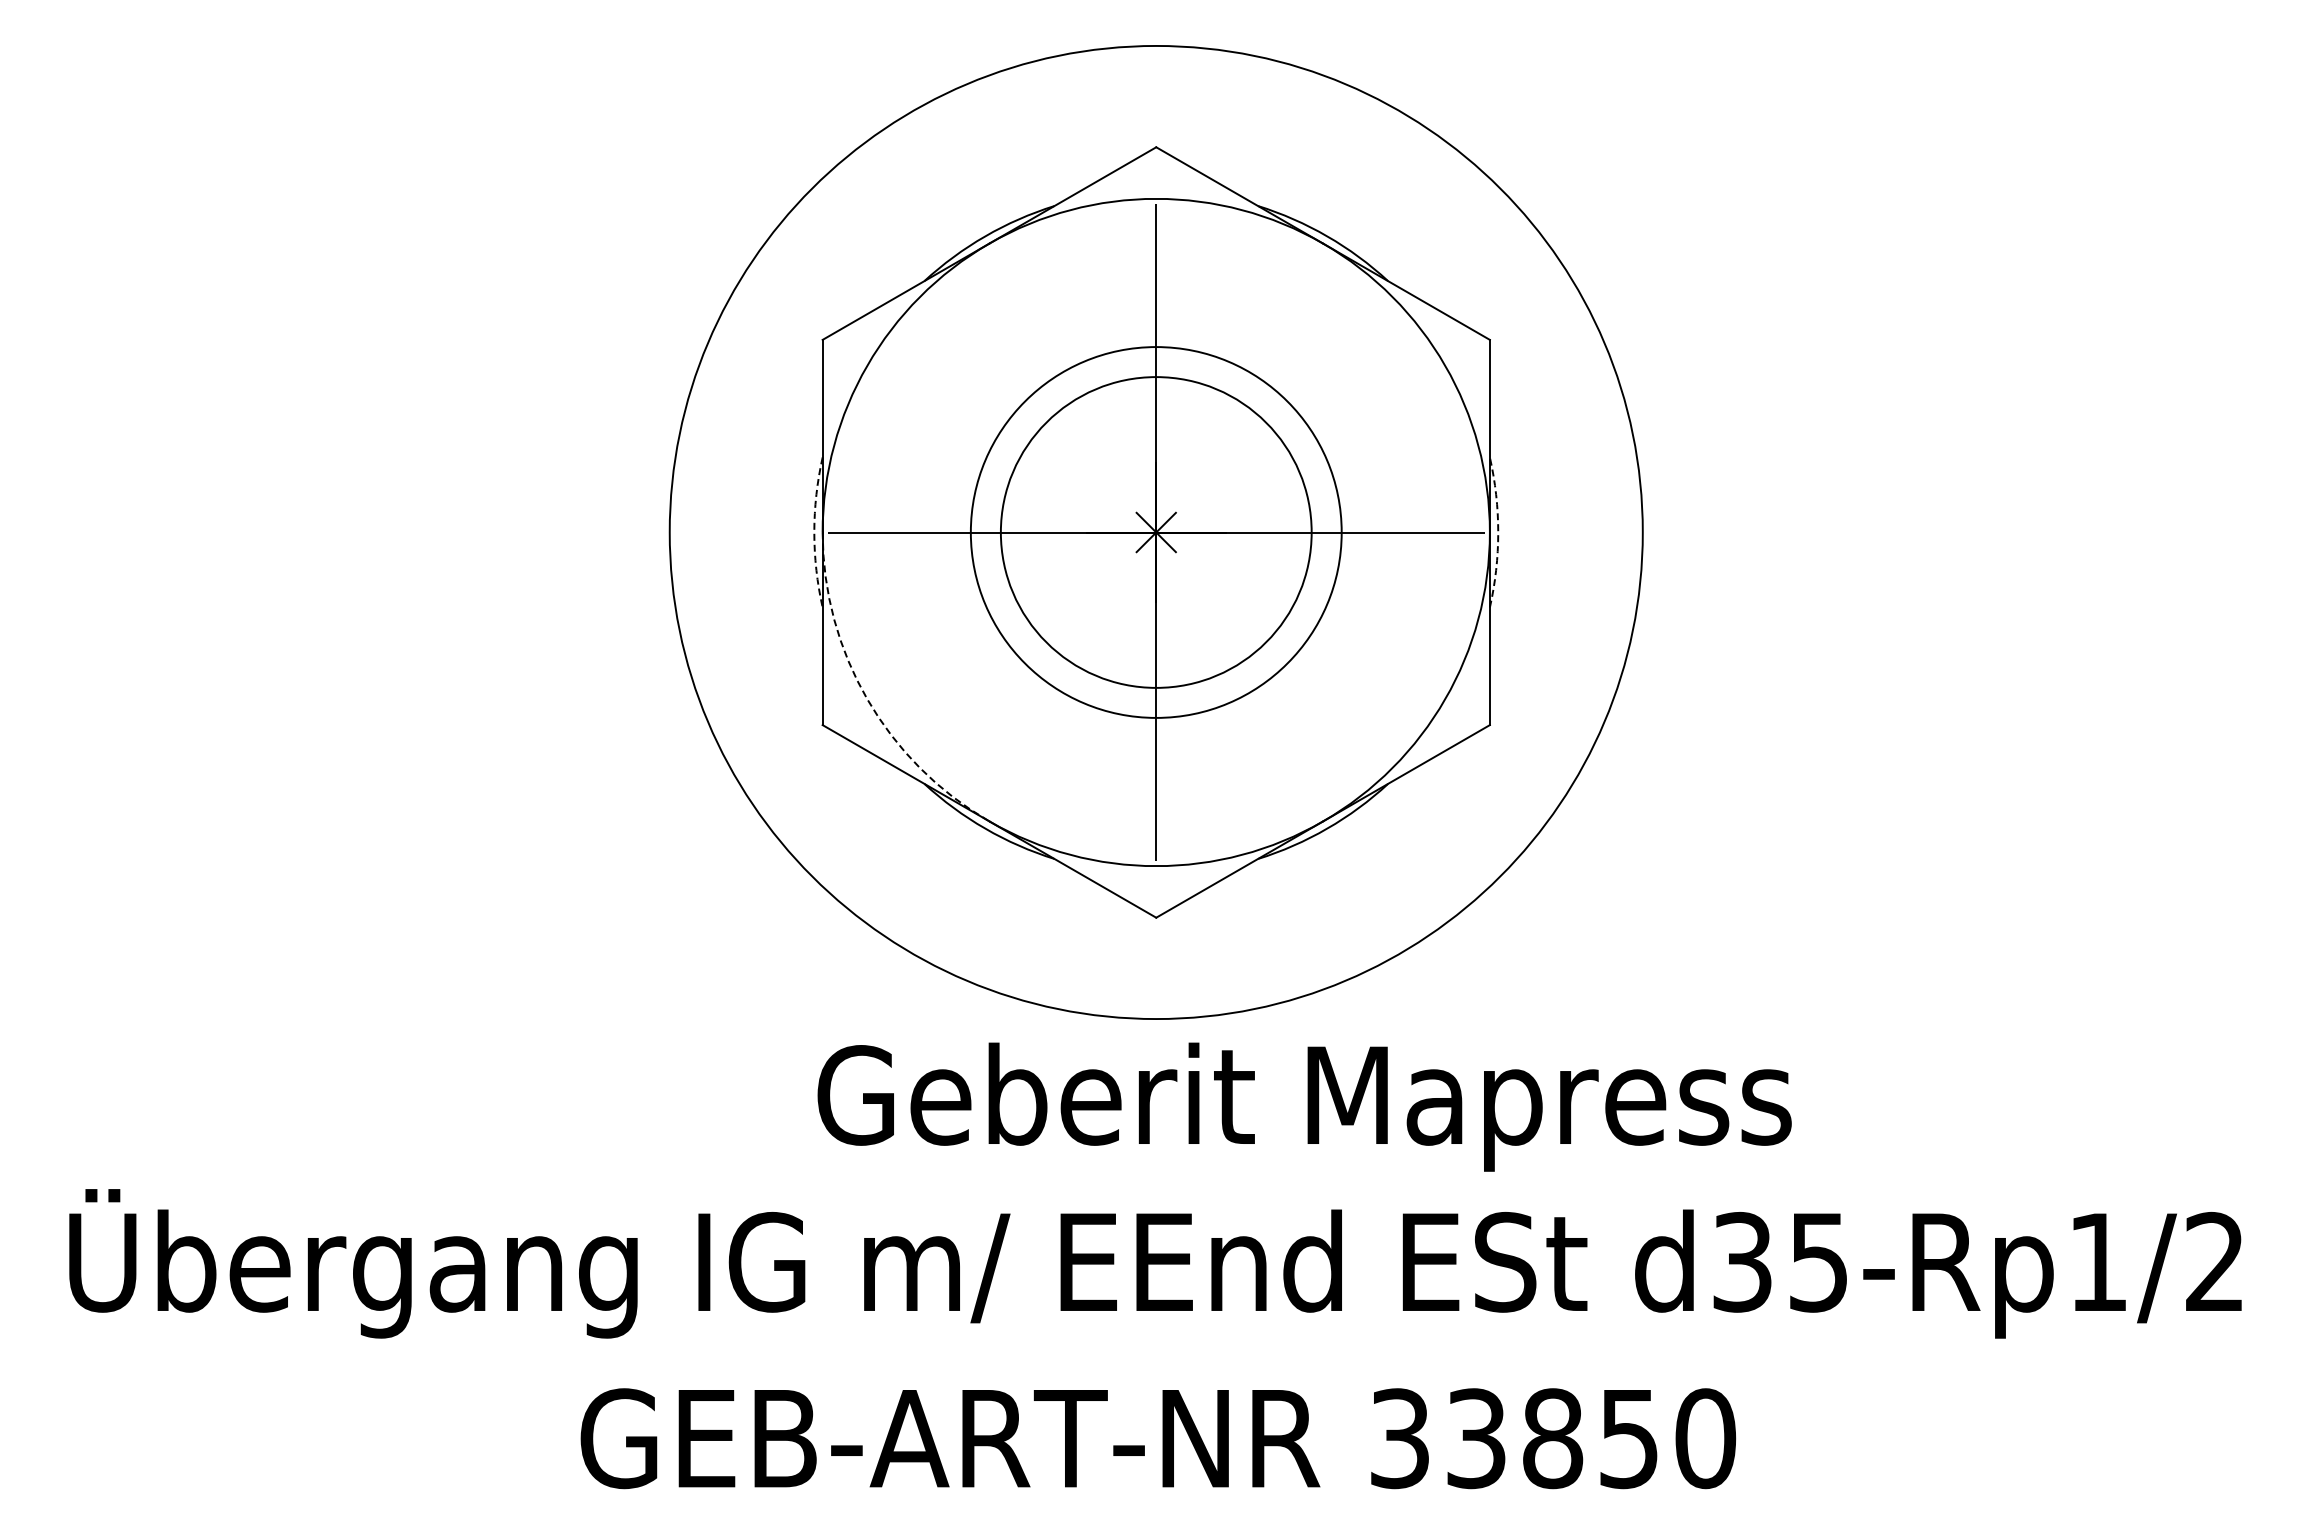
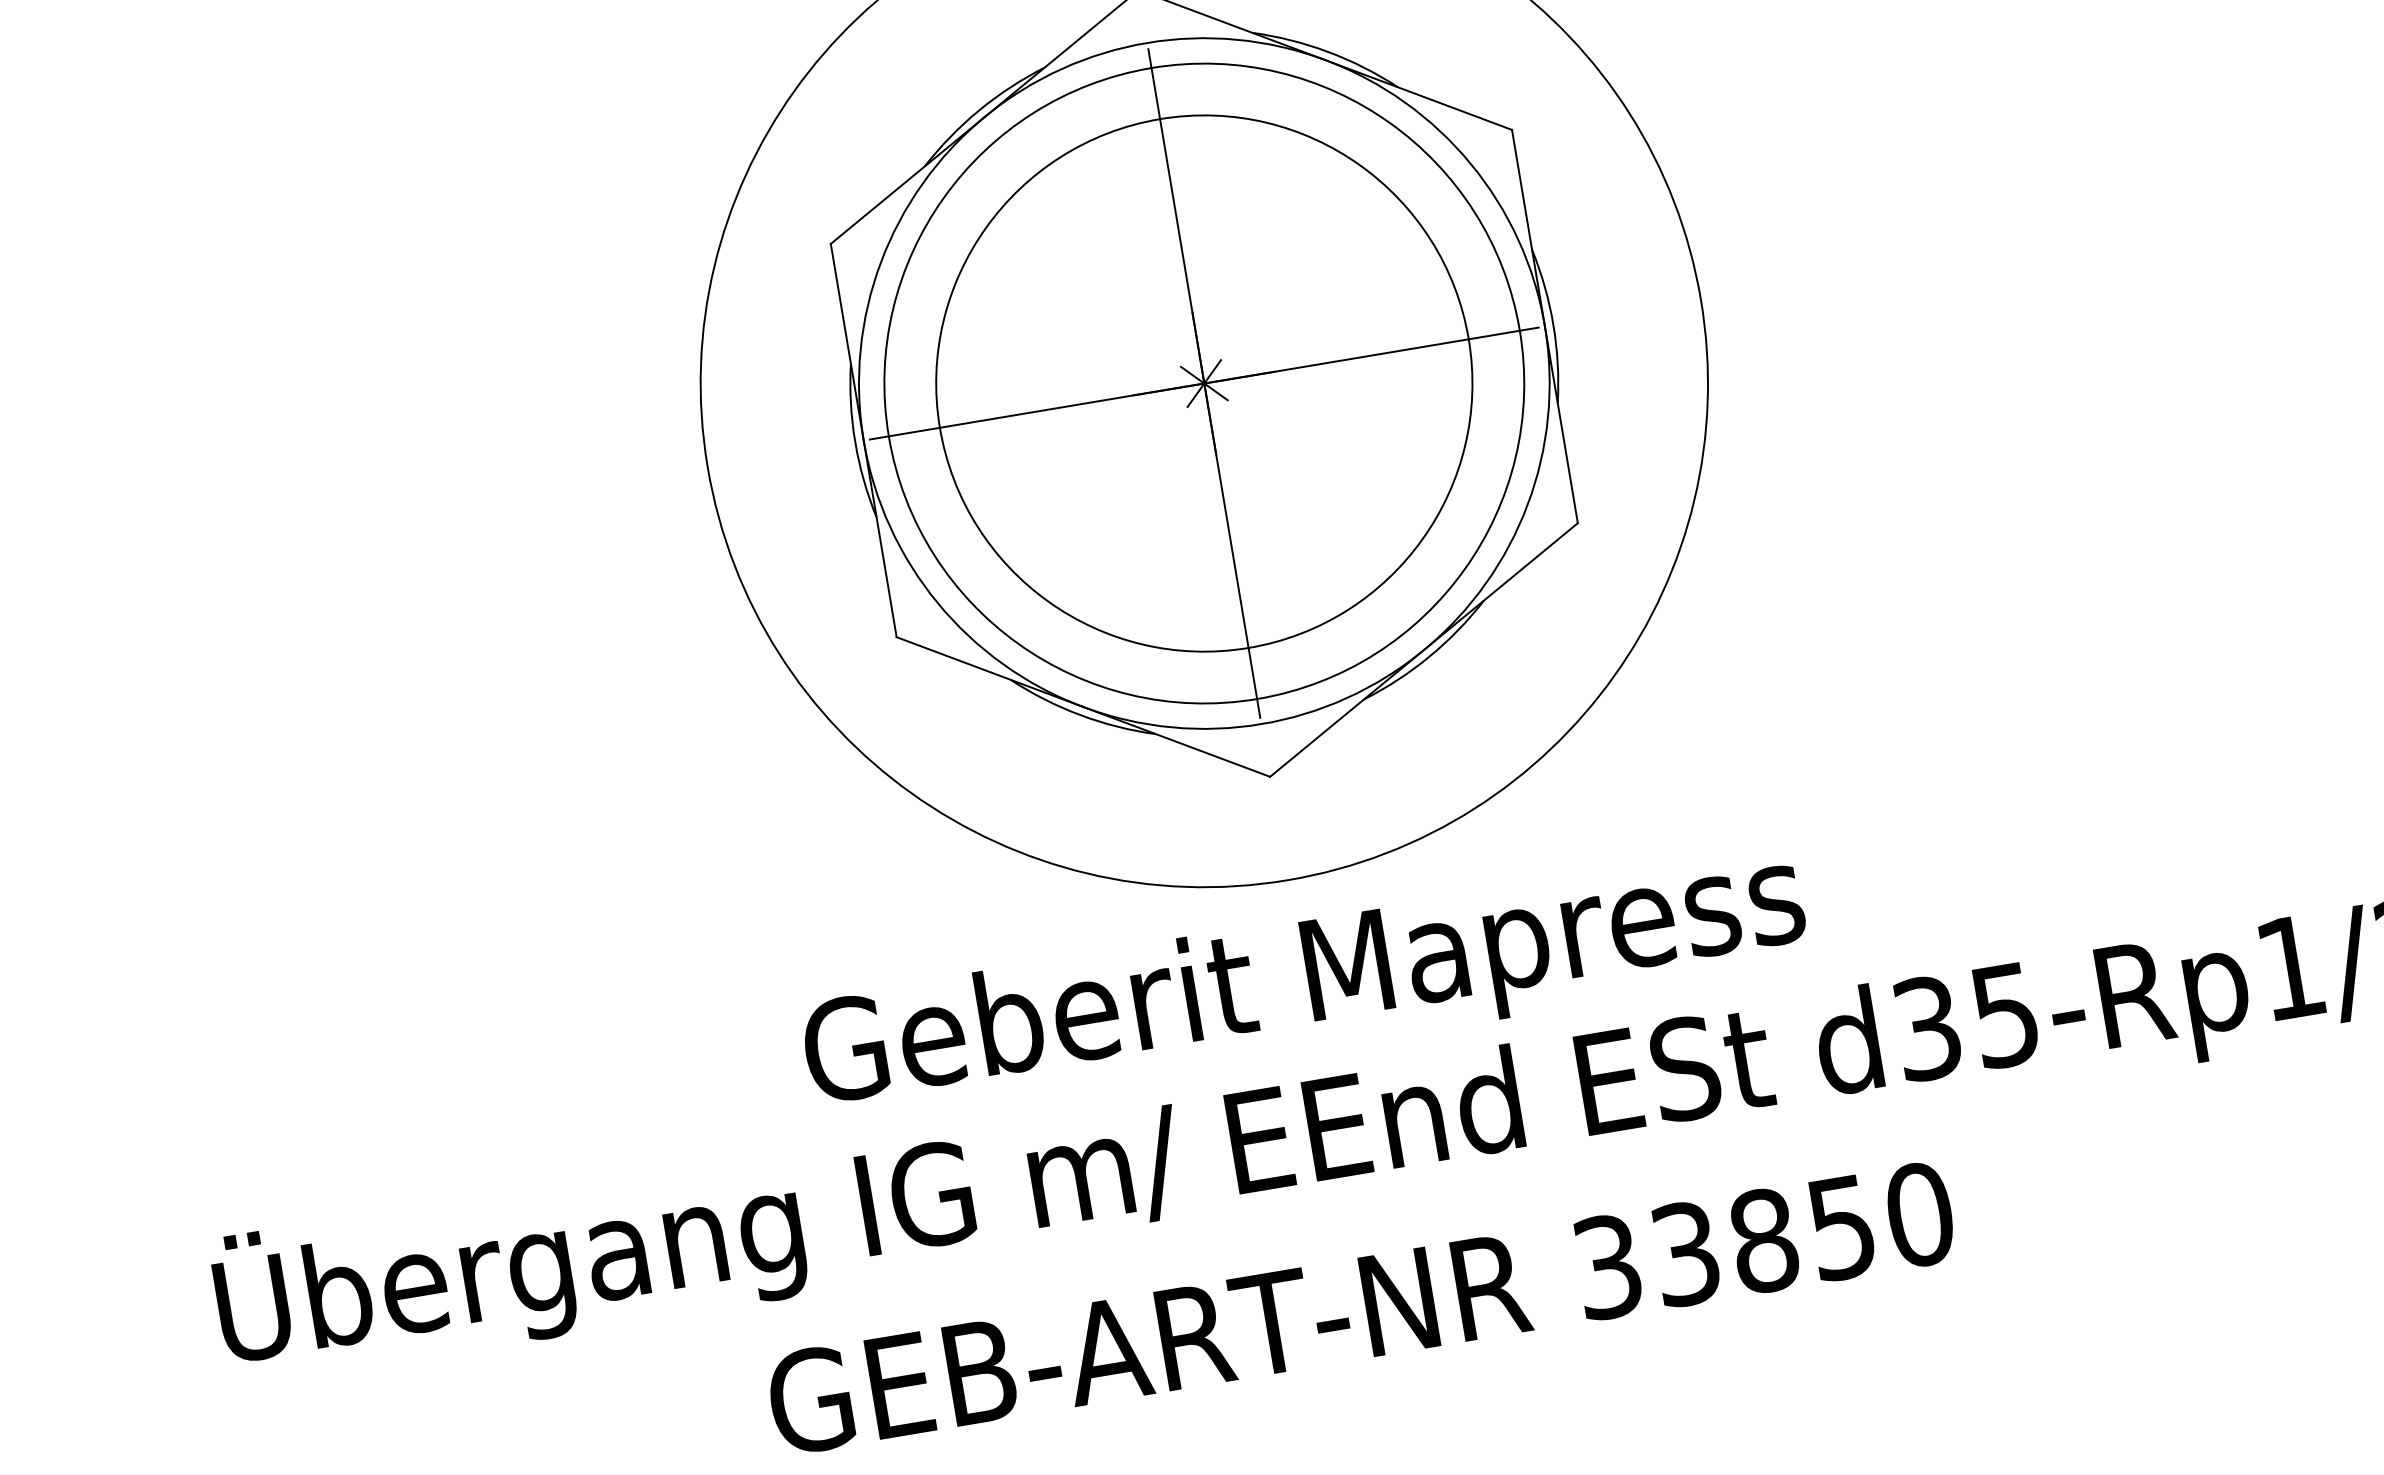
arc: (814, 532) -> (855, 441), dashed -> solid
circle: (1156, 532) -> (1204, 383), size x1.67
circle: (1156, 532) -> (1204, 383), size x1.67
arc: (1498, 532) -> (1553, 325), dashed -> solid
arc: (867, 699) -> (938, 603), dashed -> solid
text: (1304, 1106) -> (1305, 983), moved

